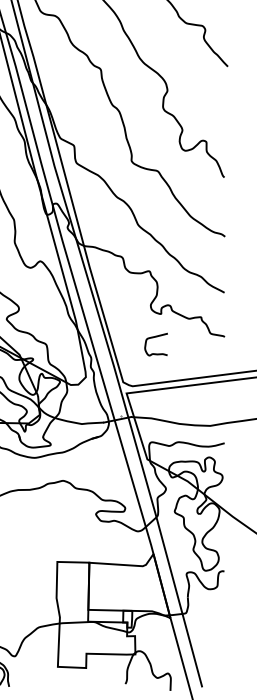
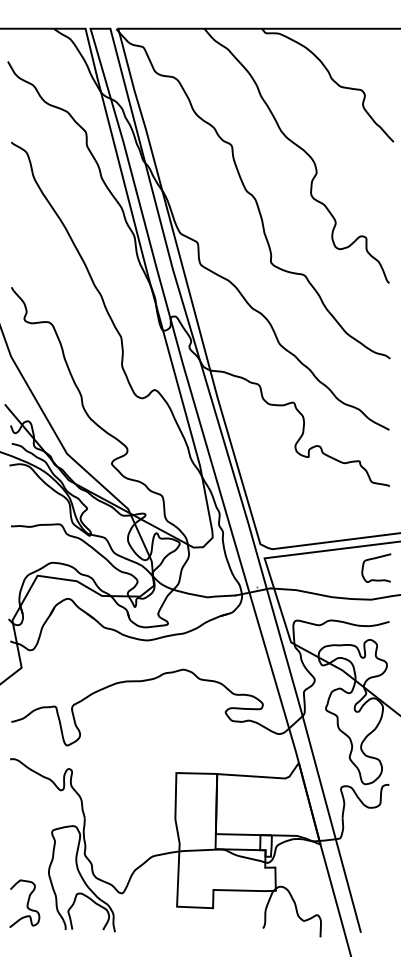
curve: (155, 337) -> (375, 559), moved

